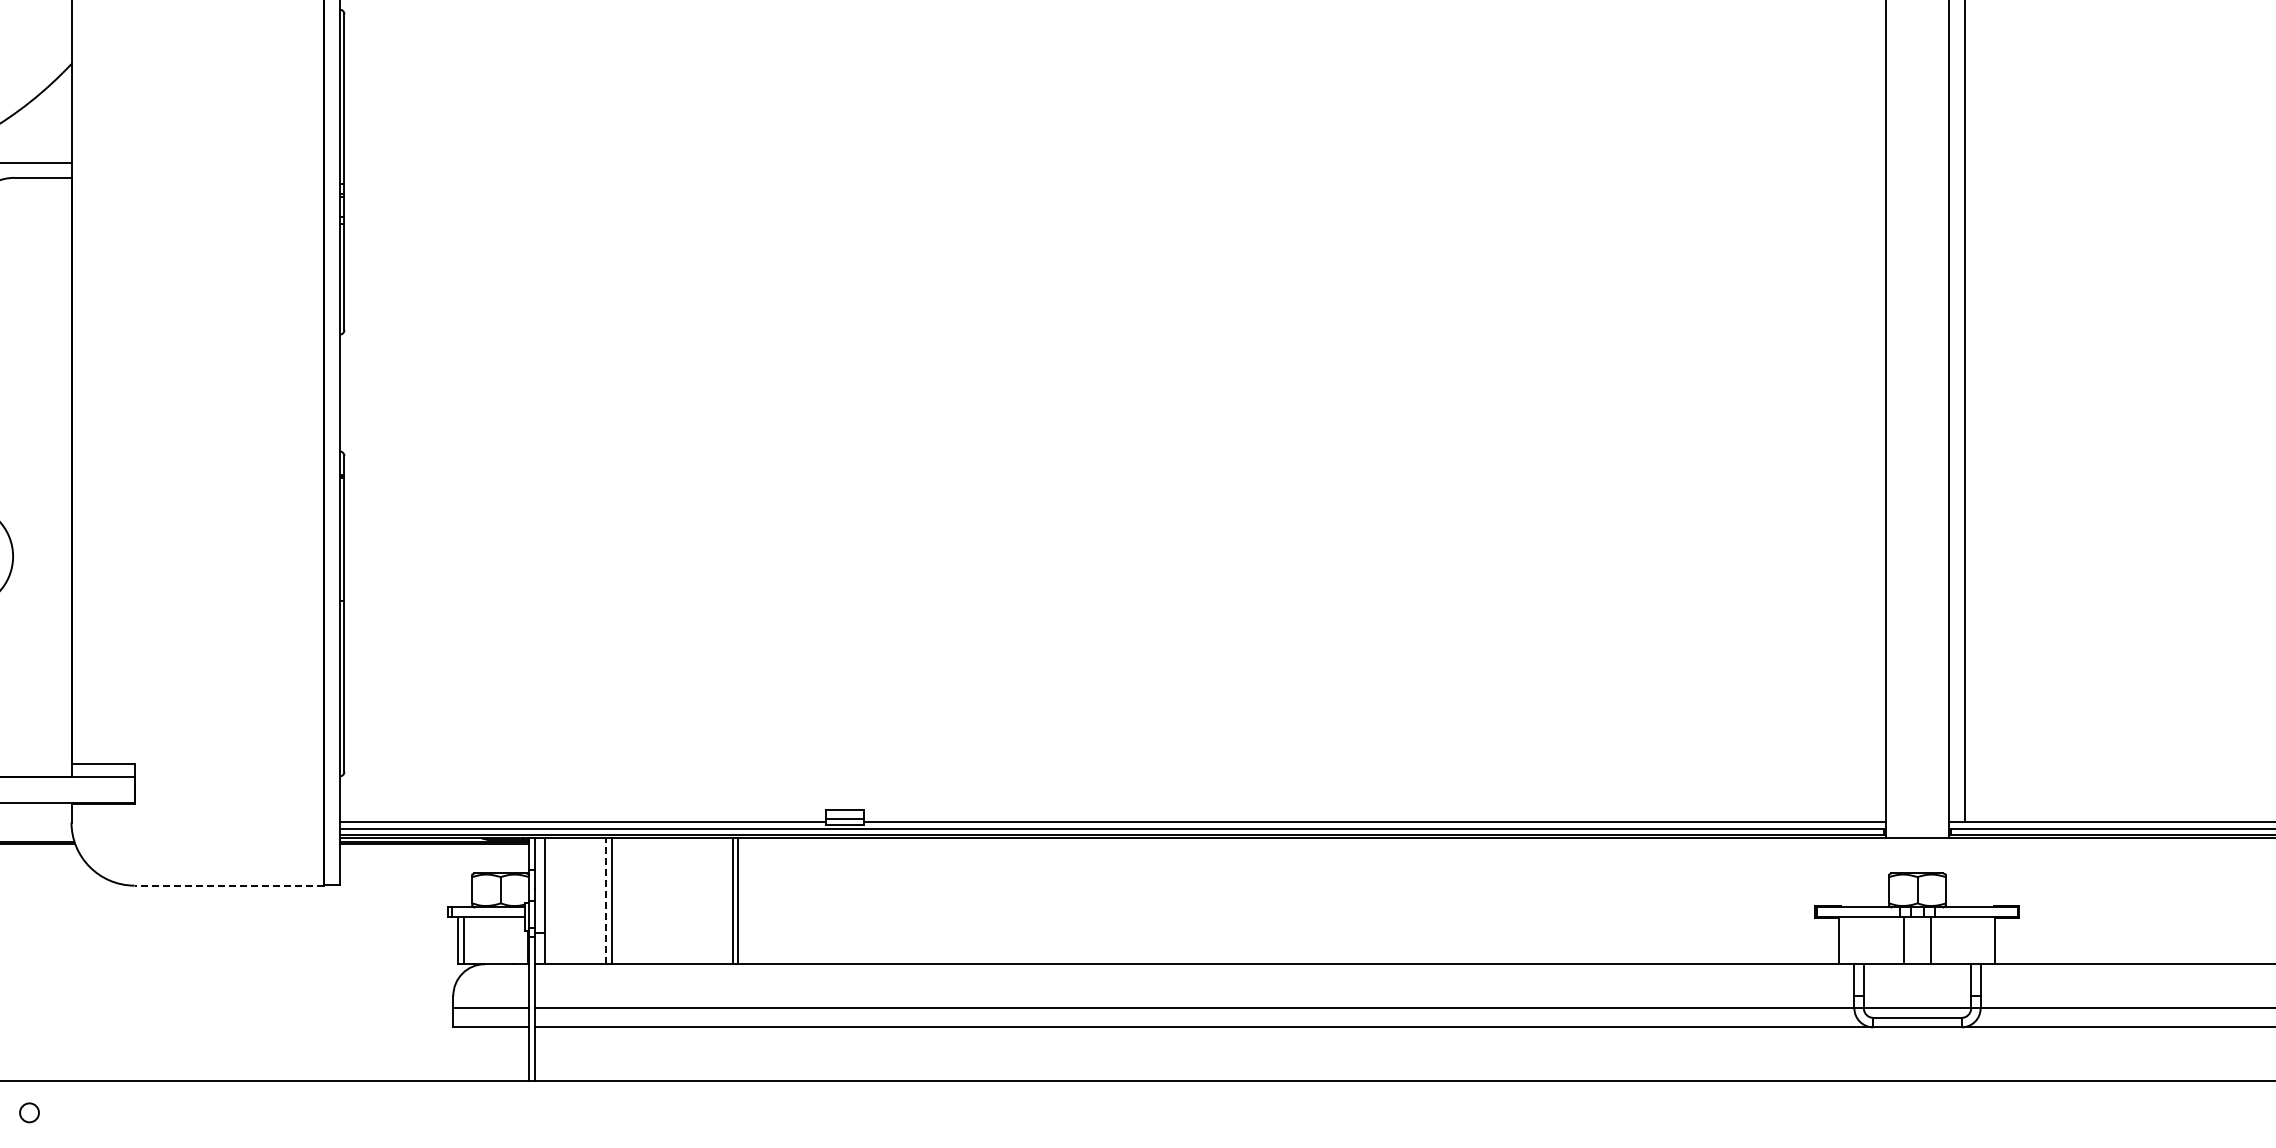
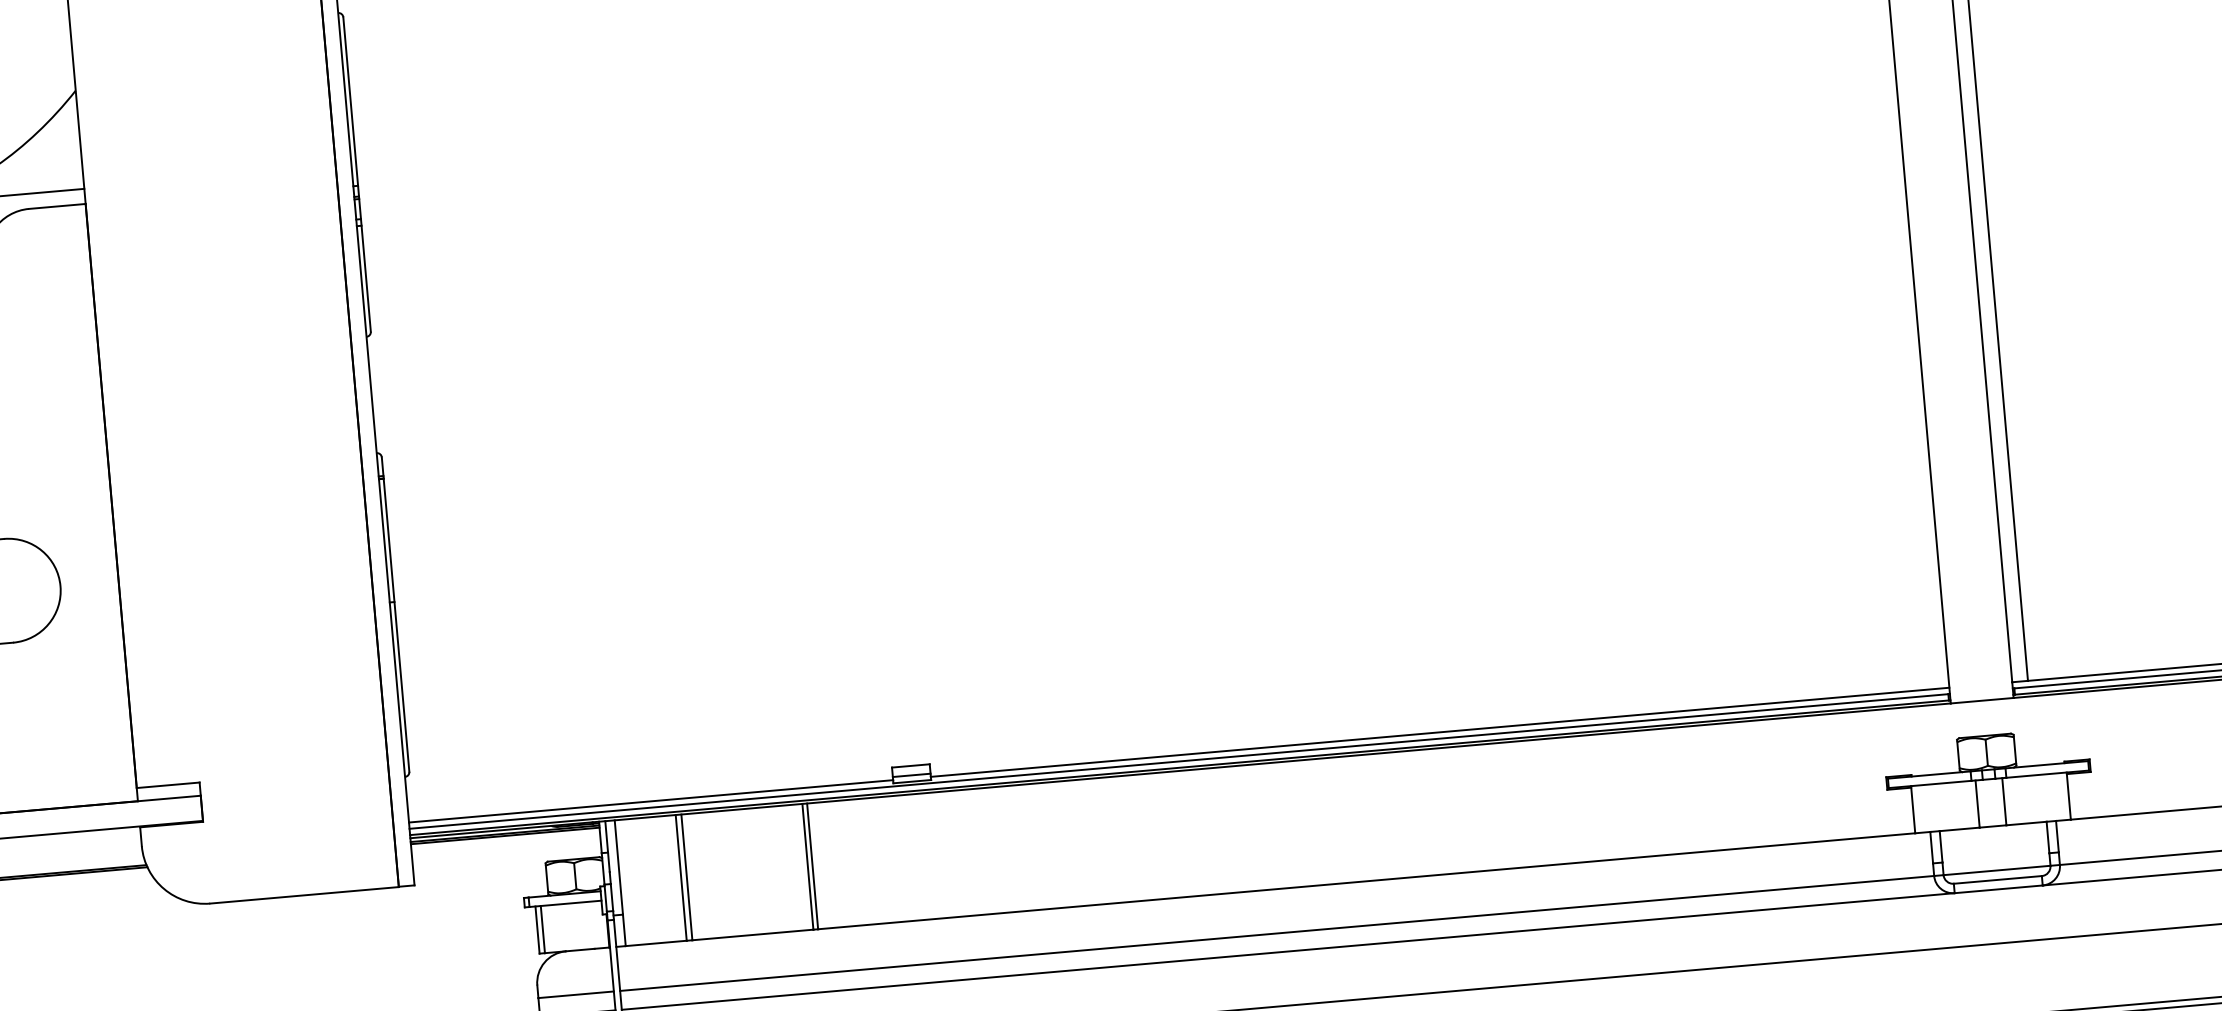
line: (229, 885) -> (304, 895), dashed -> solid
line: (606, 900) -> (681, 877), dashed -> solid

